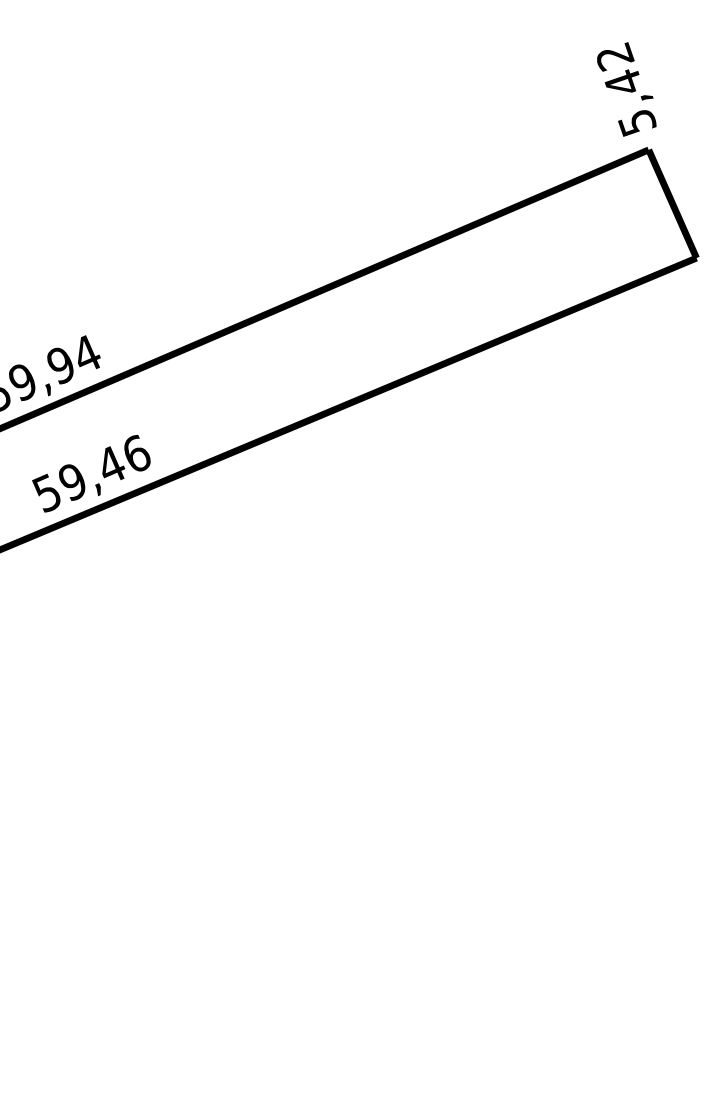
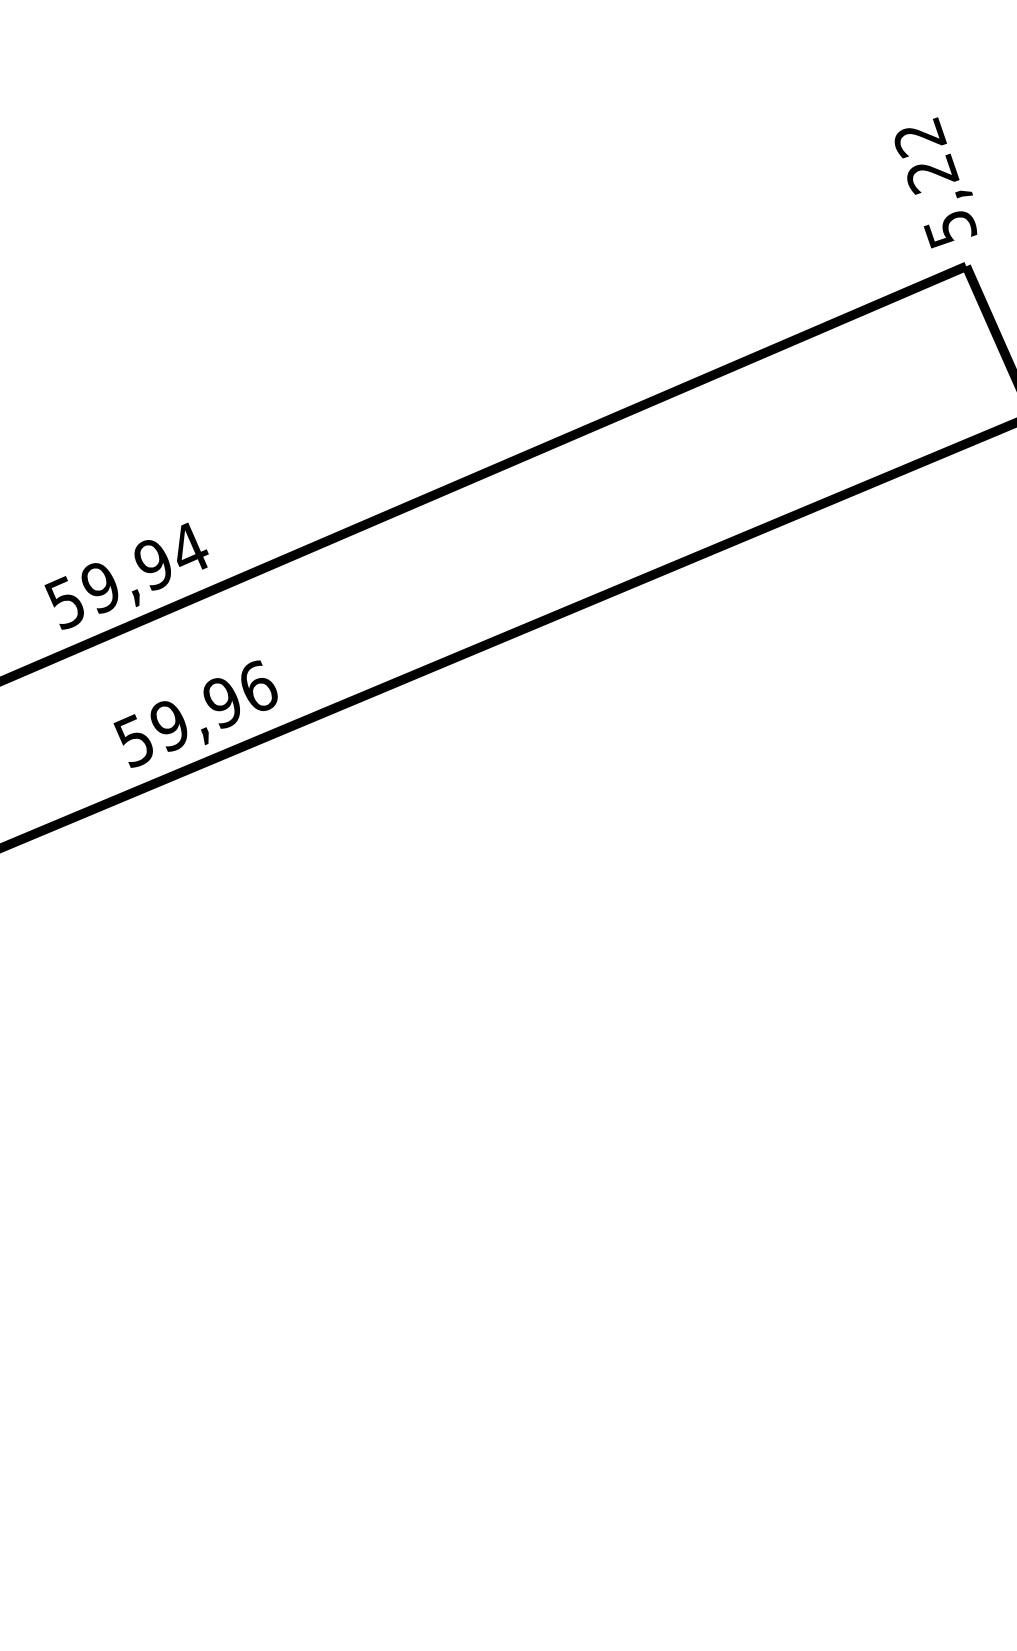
text: (624, 82) -> (932, 173), 5,42 -> 5,22
text: (110, 465) -> (222, 702), 59,46 -> 59,96

